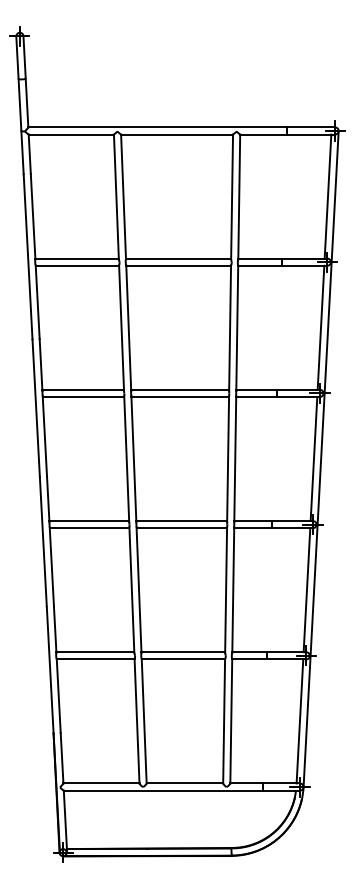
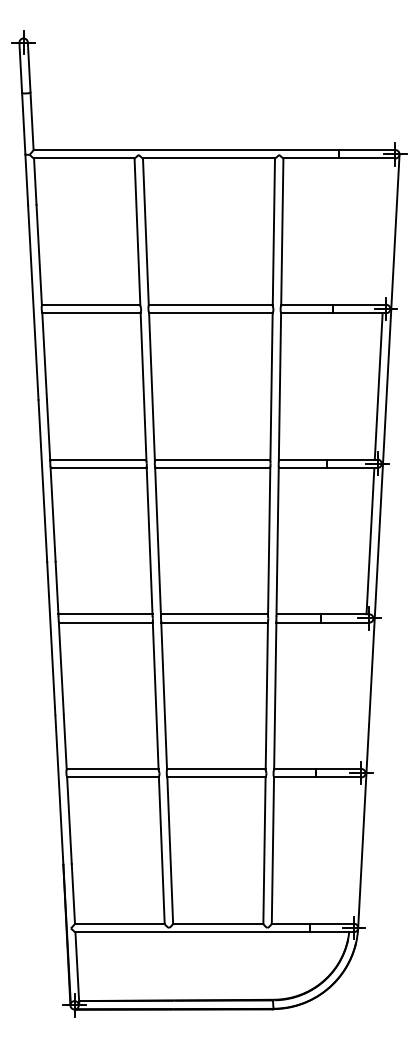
line: (327, 196) -> (386, 231), removed
line: (307, 589) -> (362, 695), removed
line: (299, 721) -> (353, 850), removed

